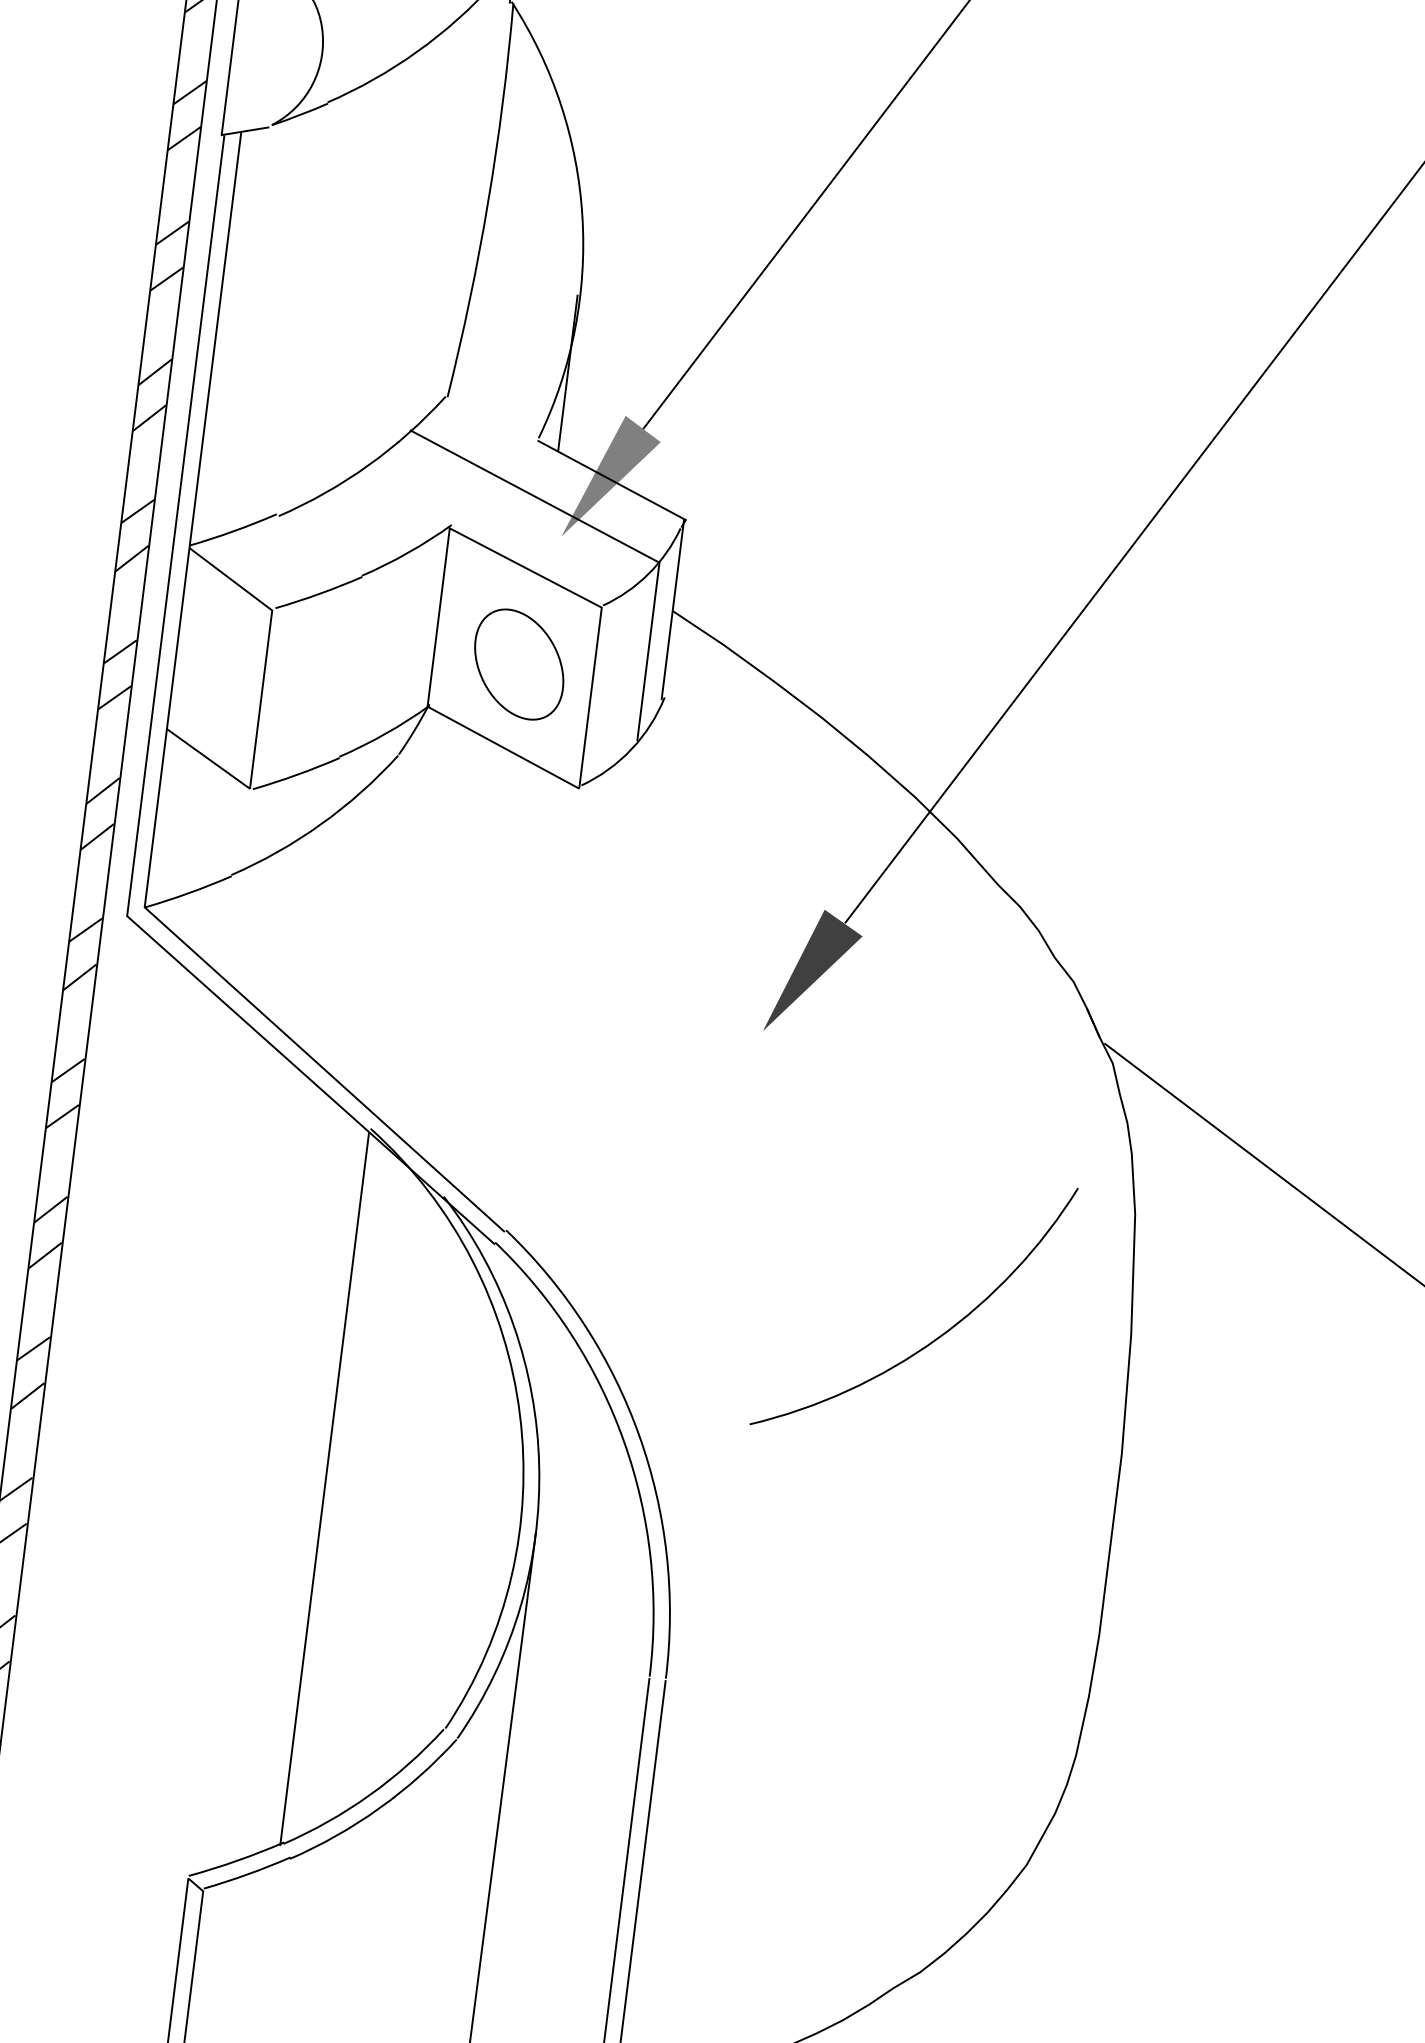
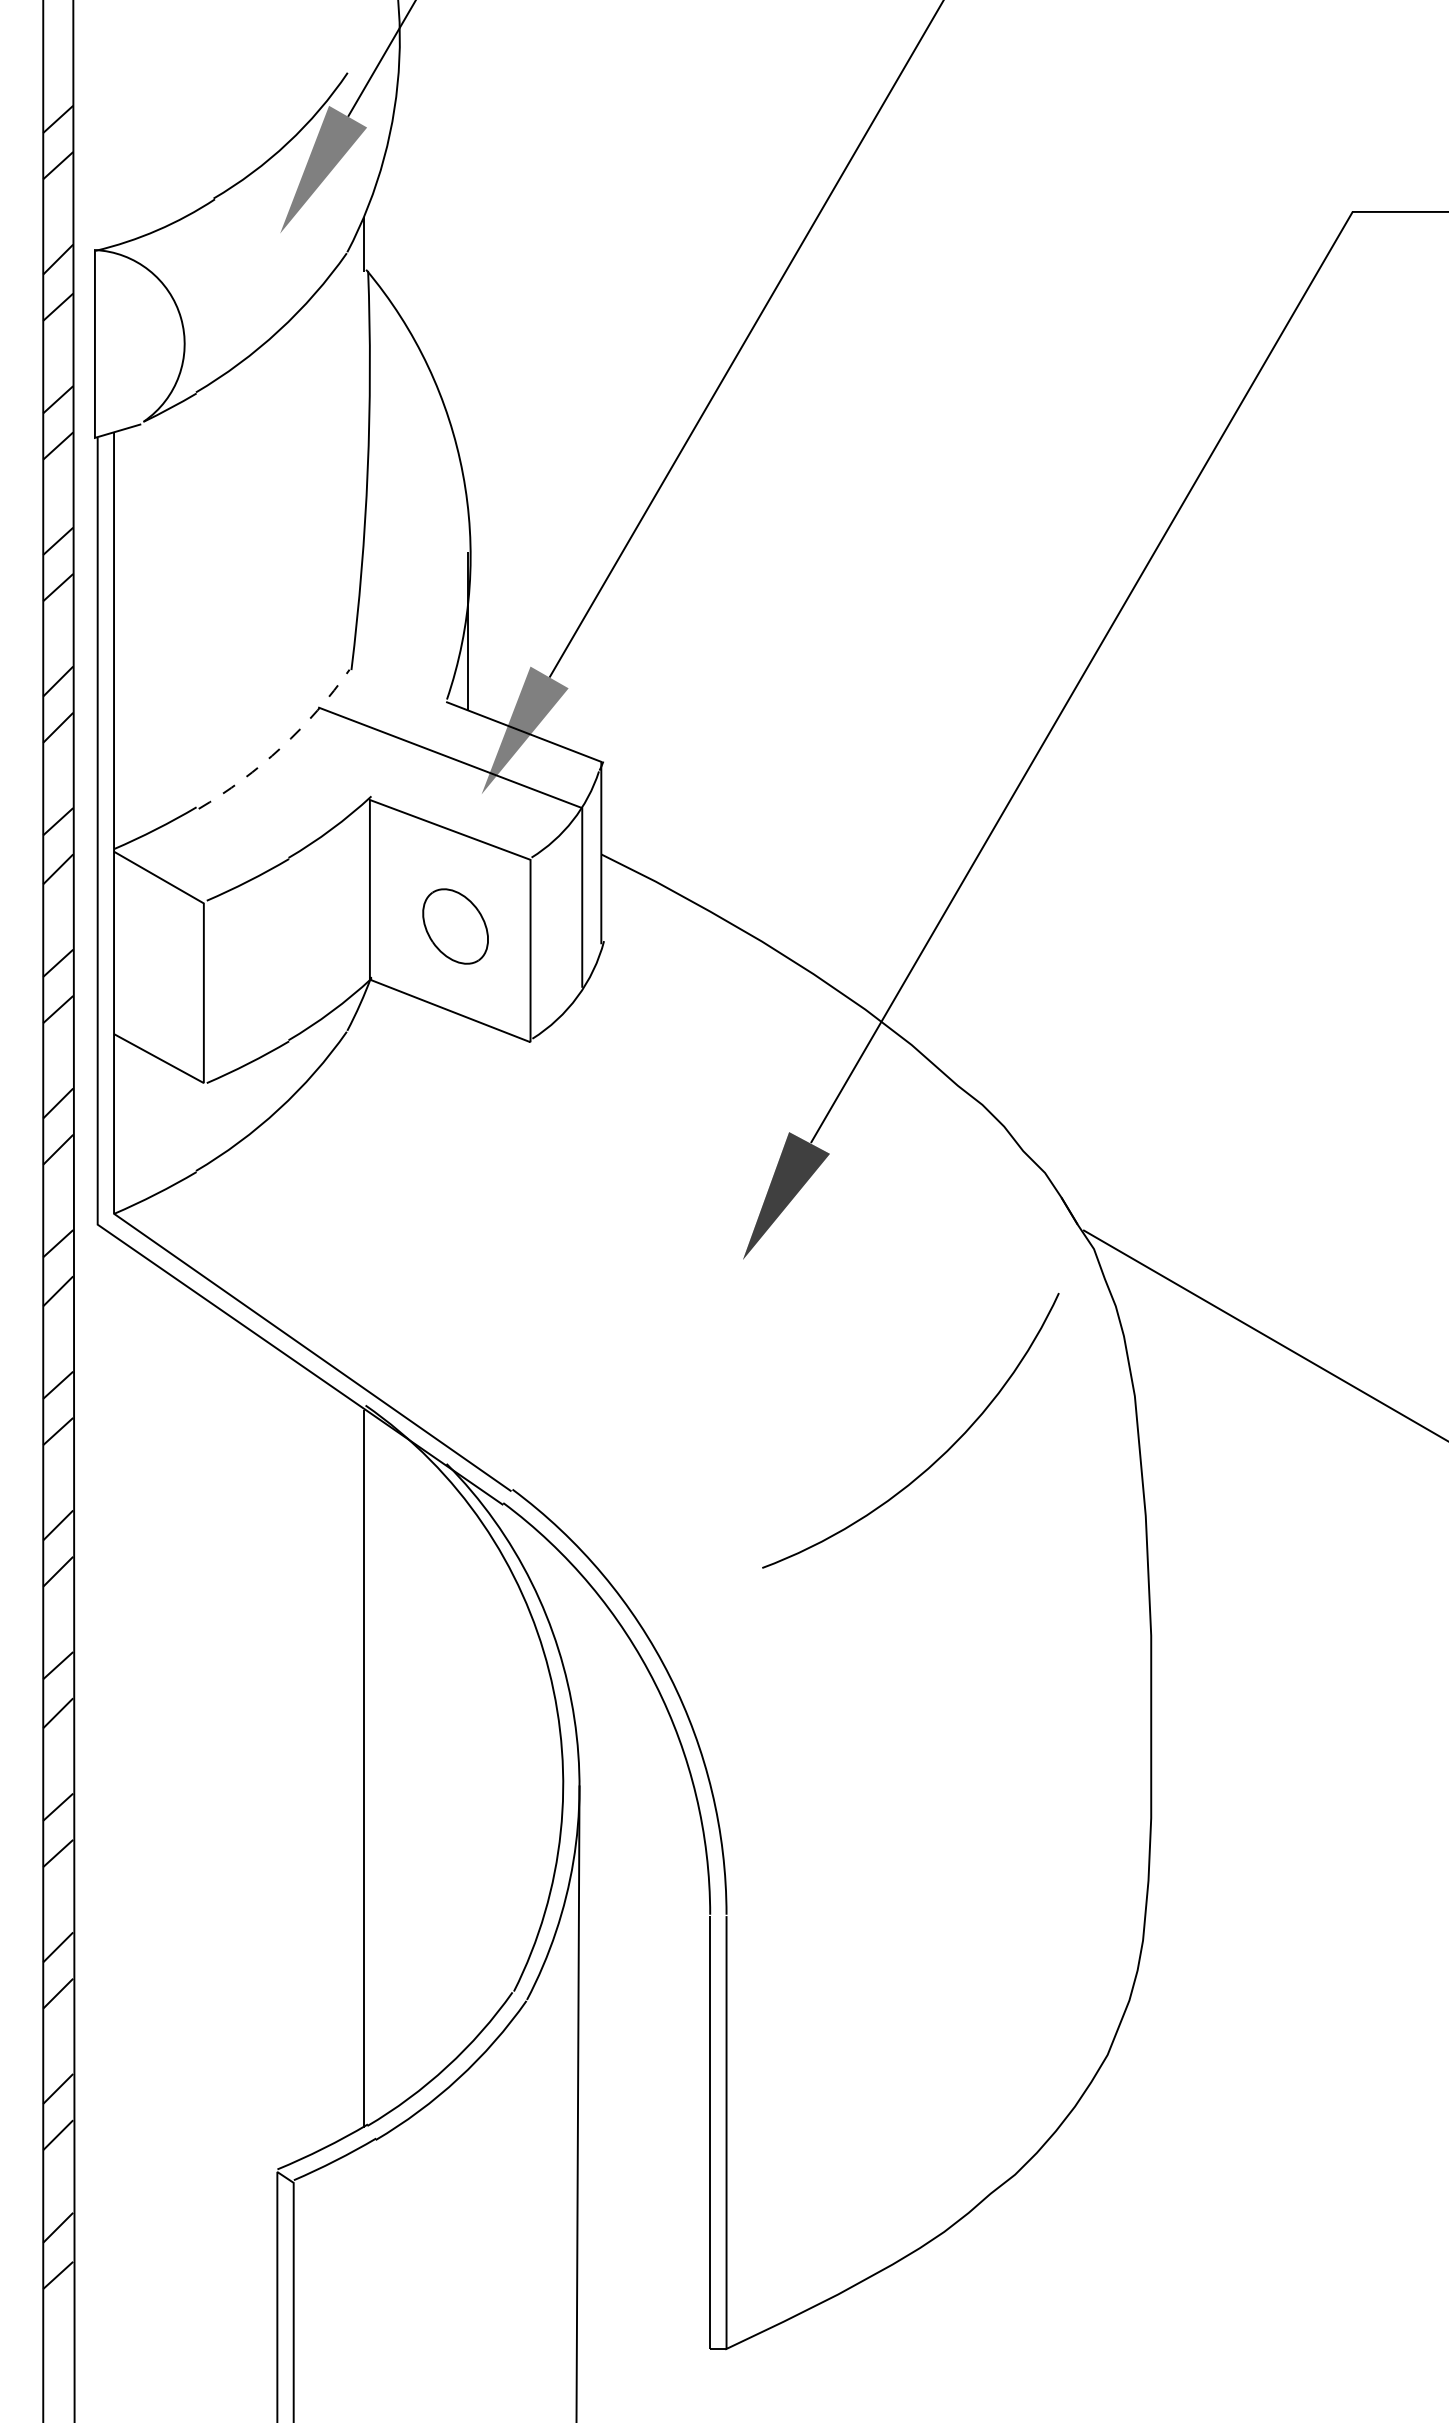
arc: (368, 465) -> (281, 747), solid -> dashed
part: (519, 664) -> (455, 926), size x0.7
arc: (938, 1336) -> (938, 1457), moved

